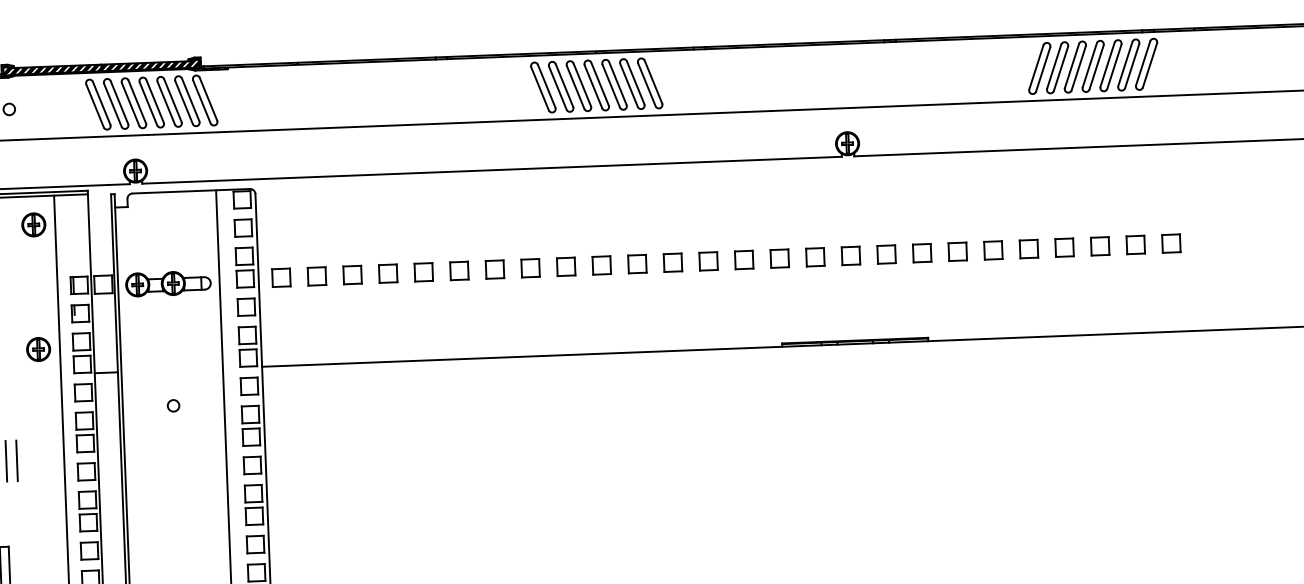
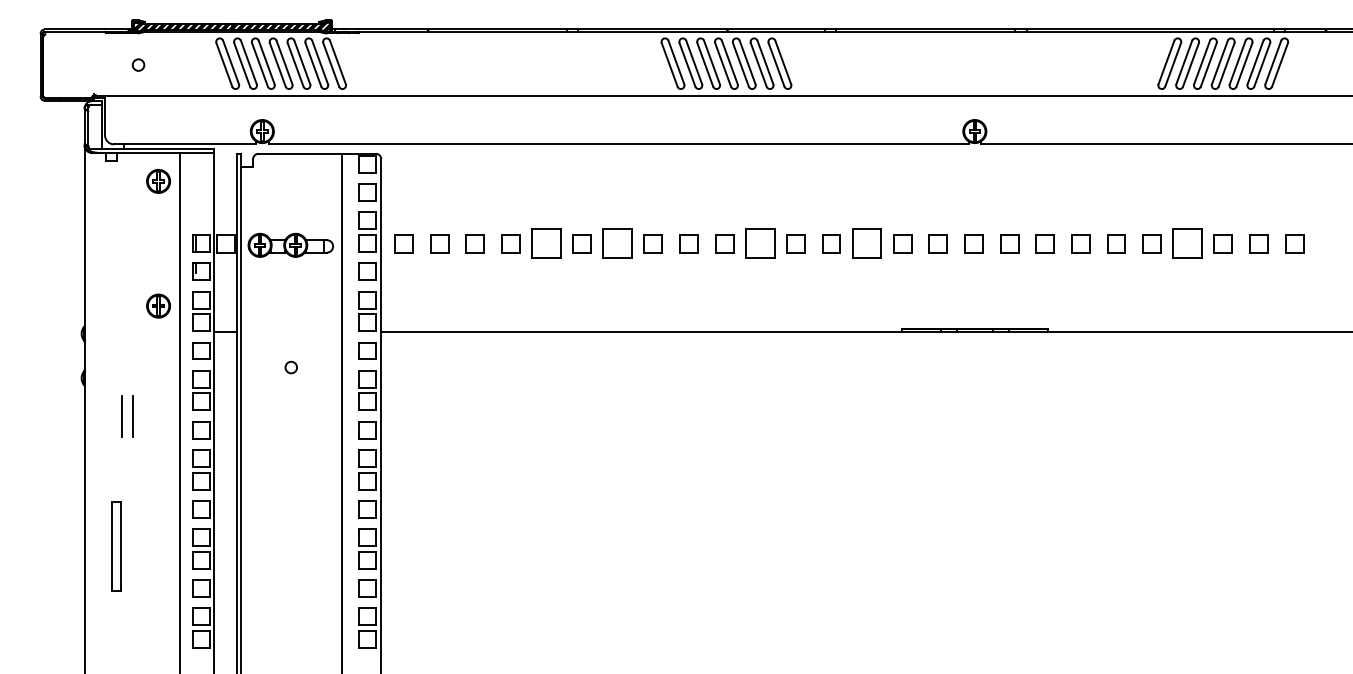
part: (1064, 247) -> (1187, 243), size x1.6
part: (743, 259) -> (866, 243), size x1.6
part: (636, 263) -> (759, 243), size x1.6
part: (494, 269) -> (617, 243), size x1.6
part: (423, 272) -> (546, 243), size x1.6

